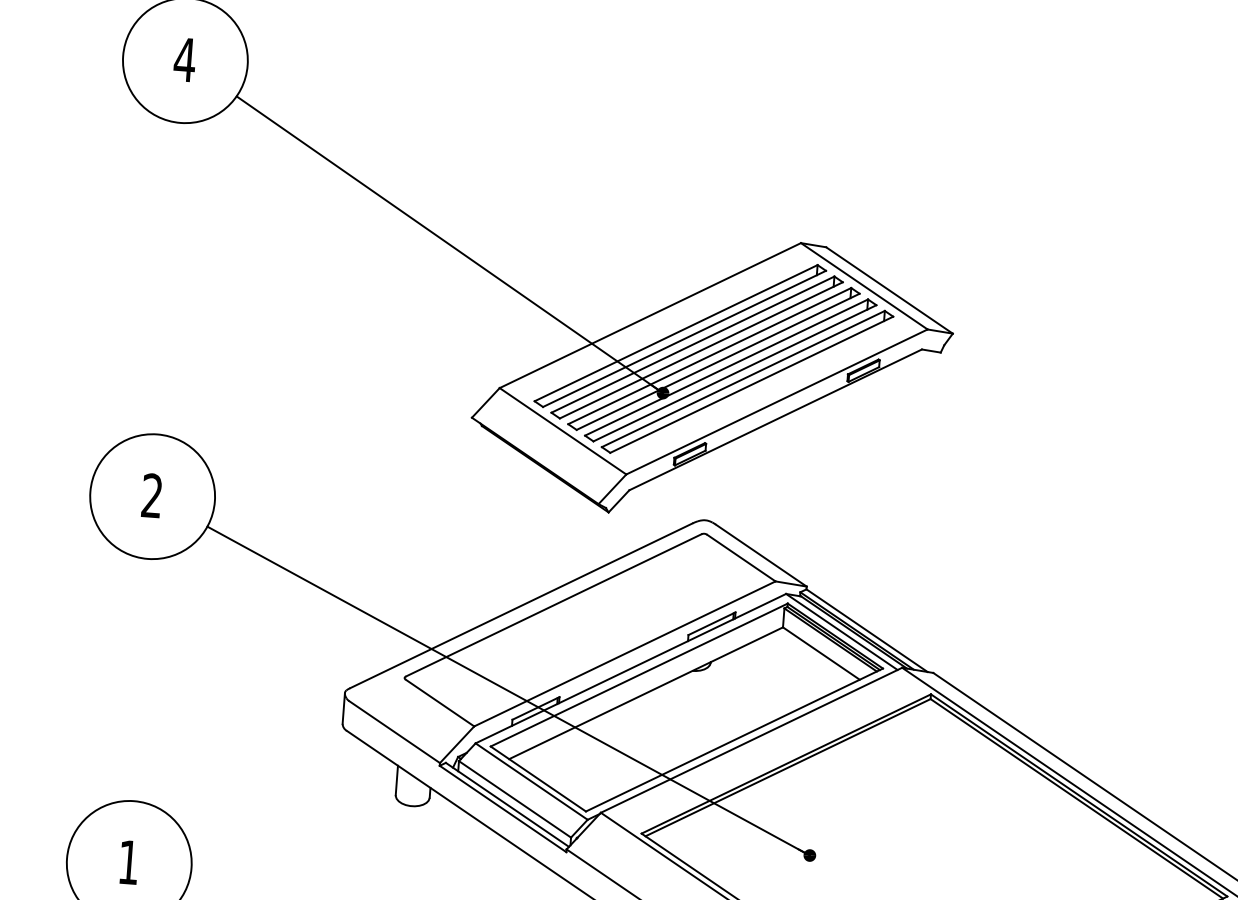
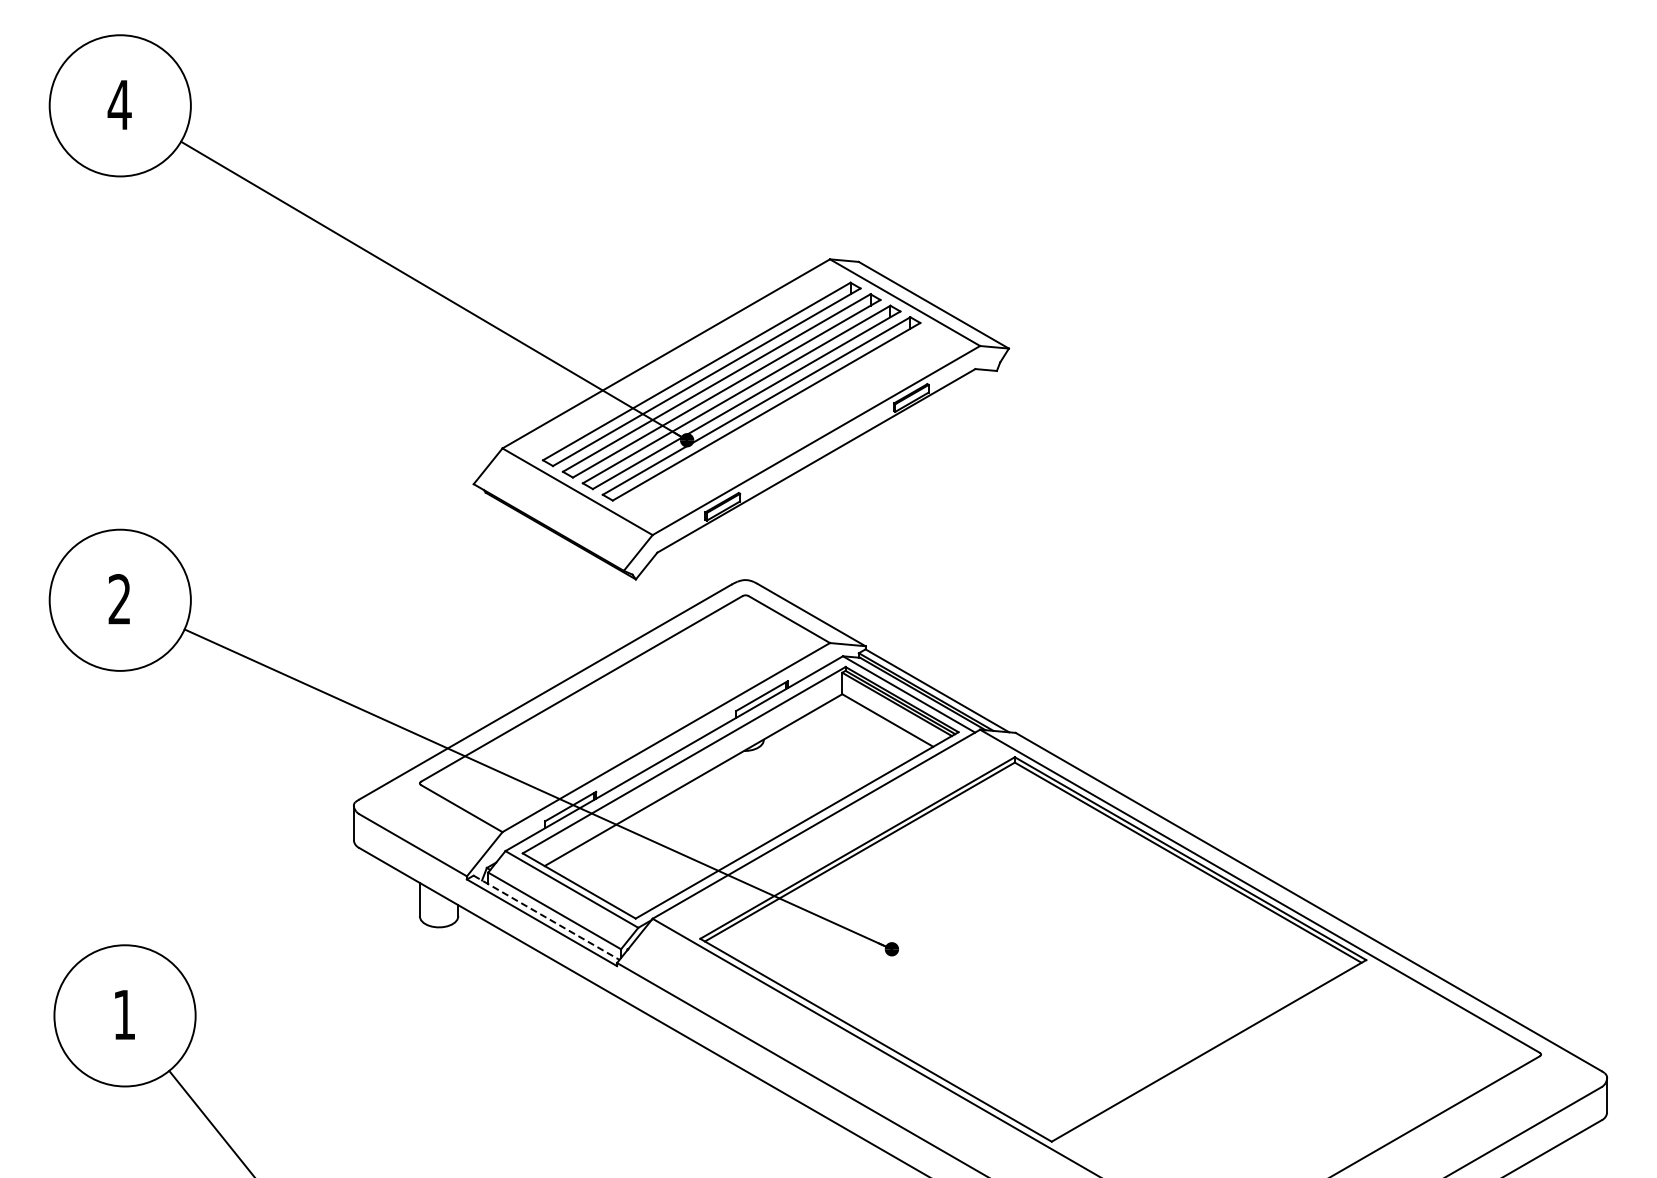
part: (747, 381) -> (781, 420), removed
line: (508, 805) -> (547, 918), solid -> dashed

